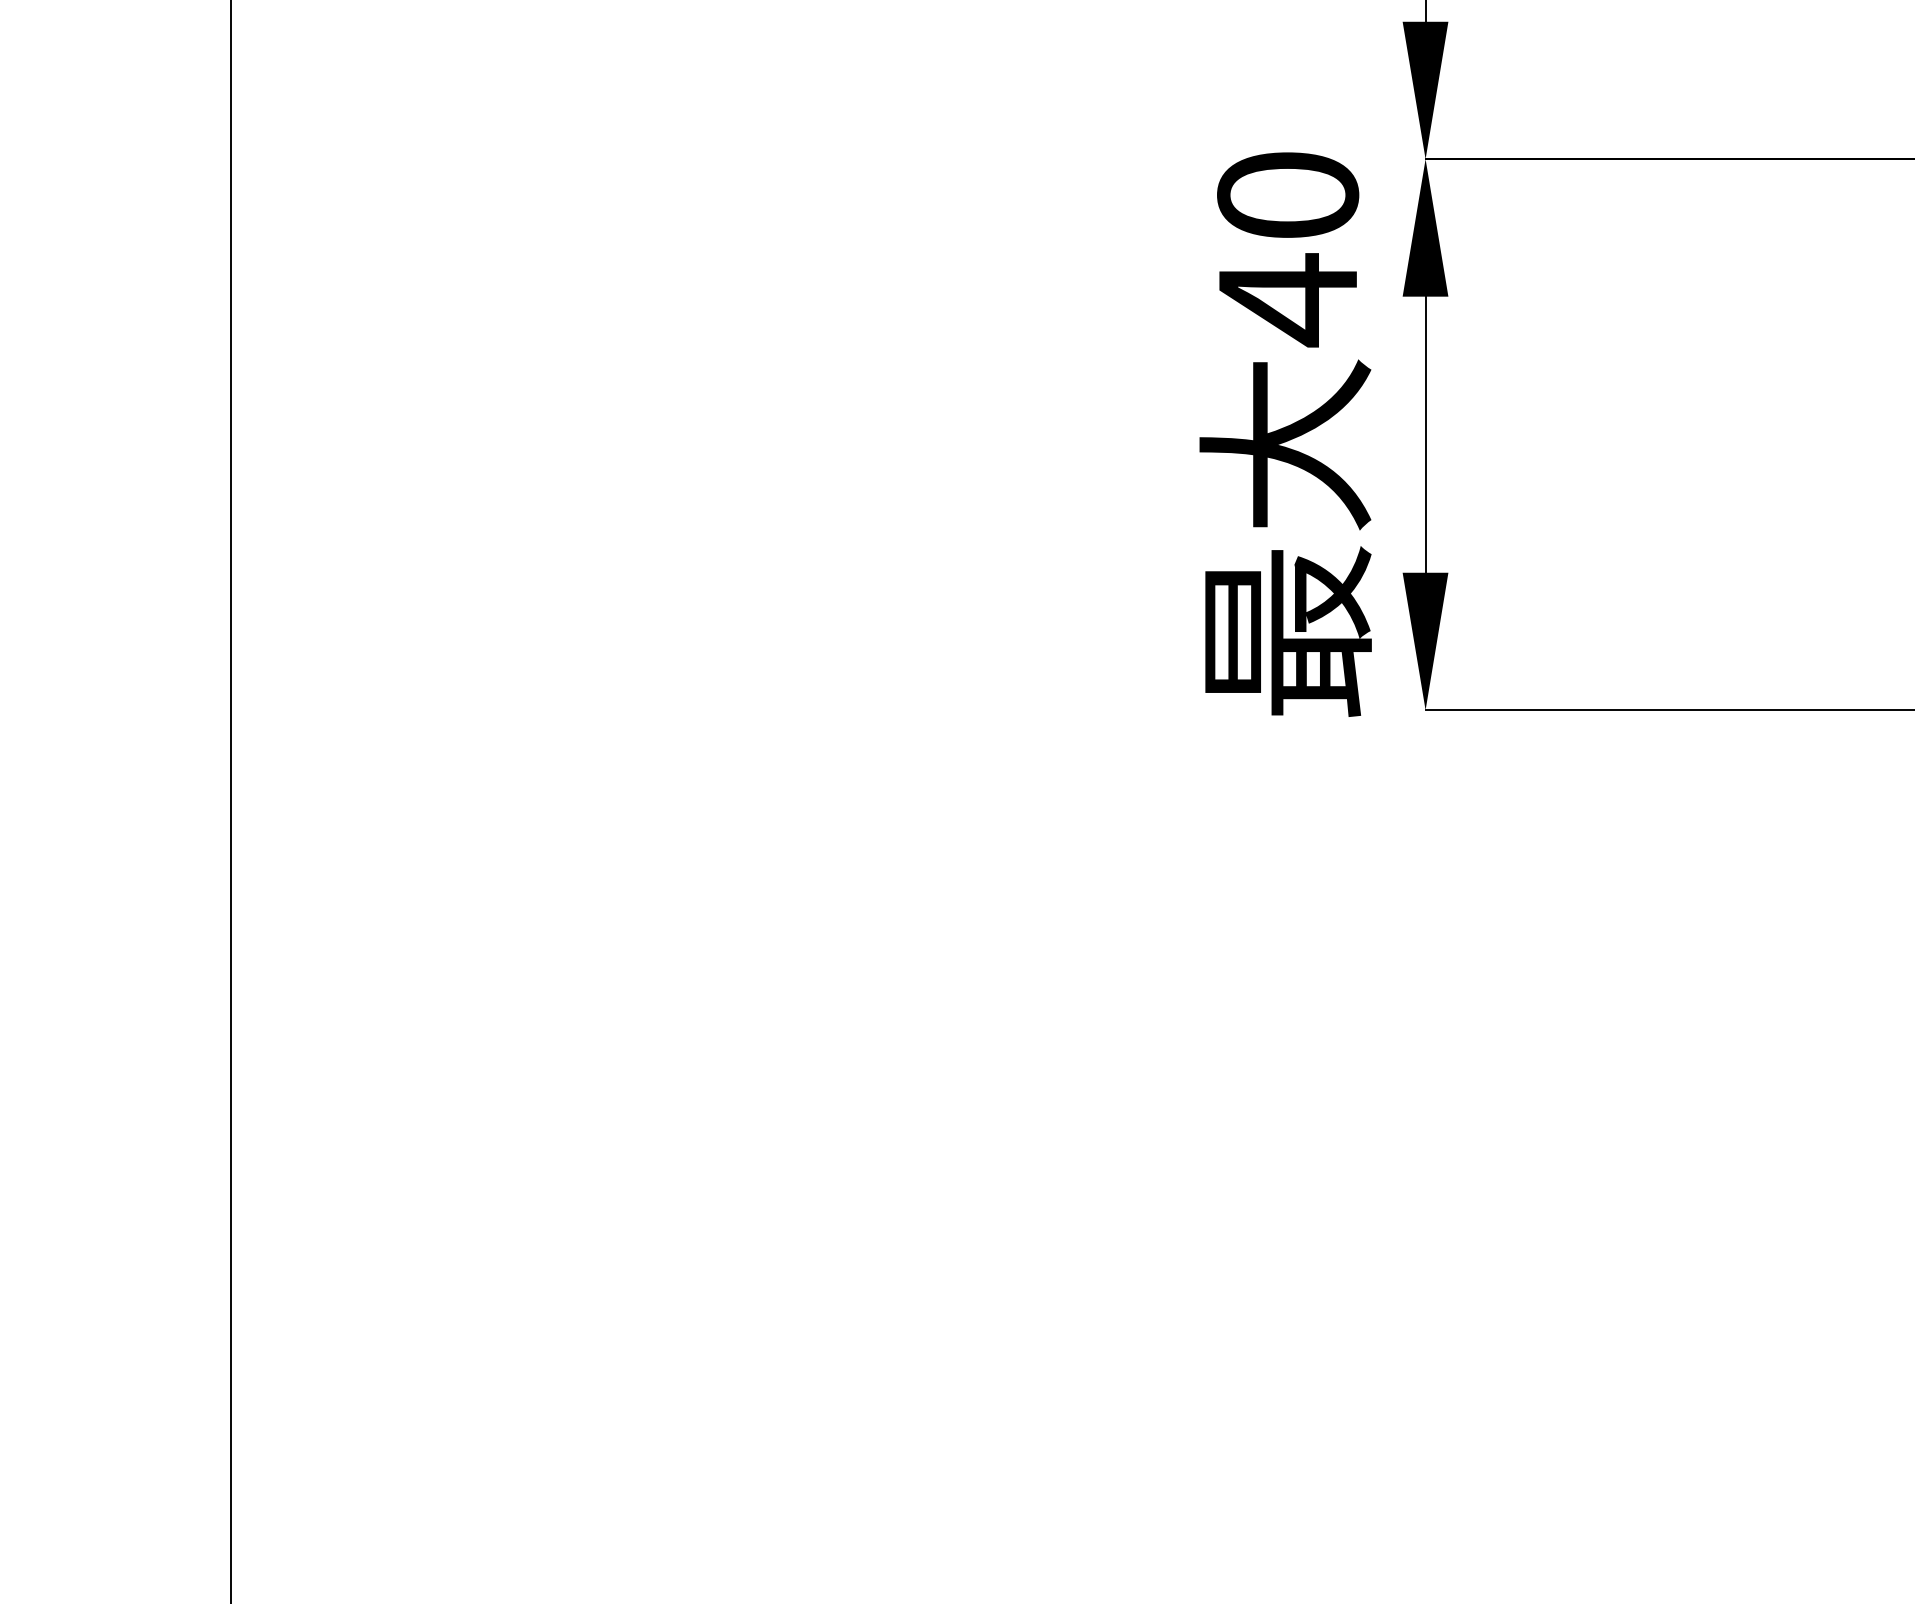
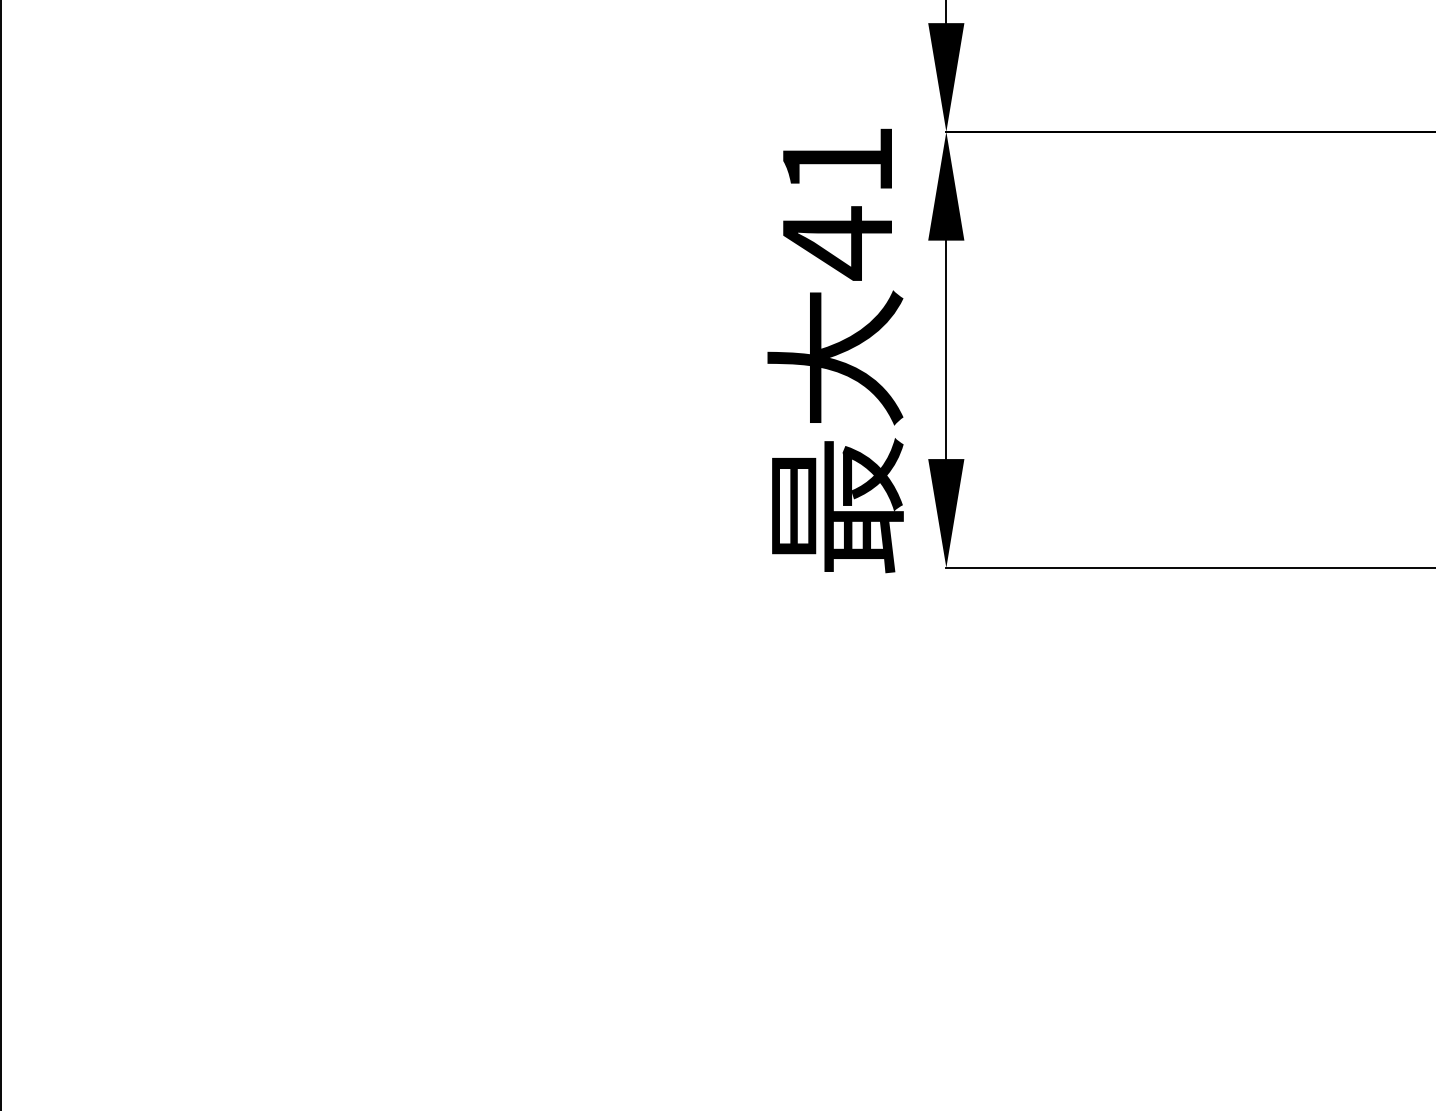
text: (1288, 194) -> (837, 159), 40 -> 41

